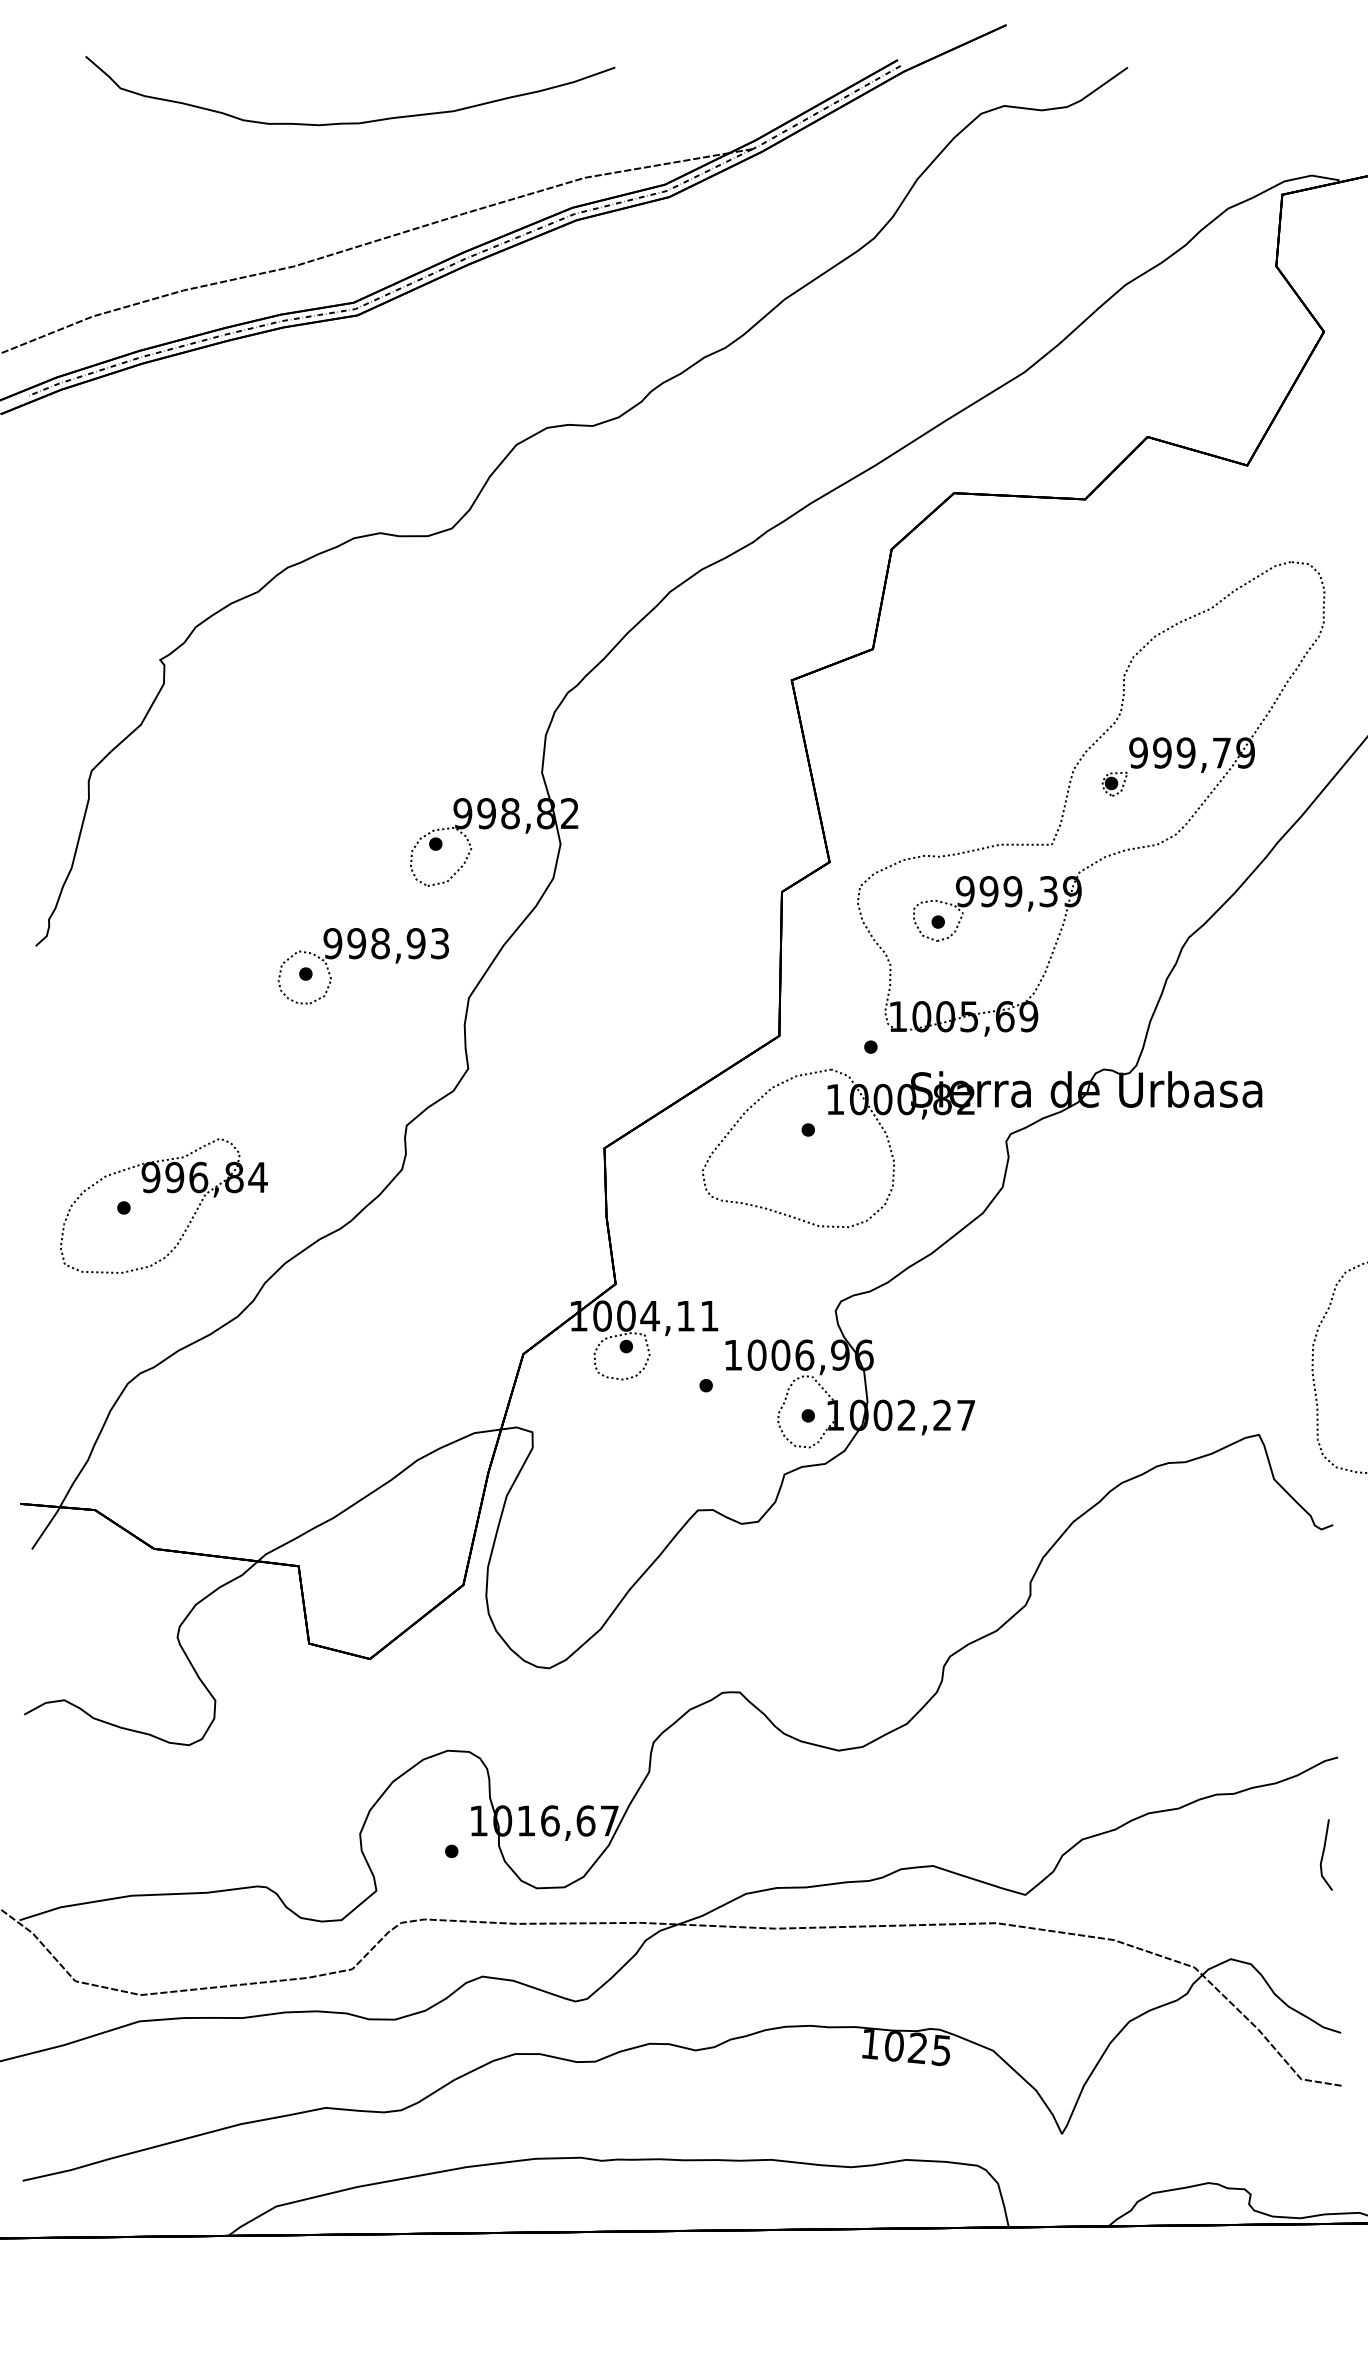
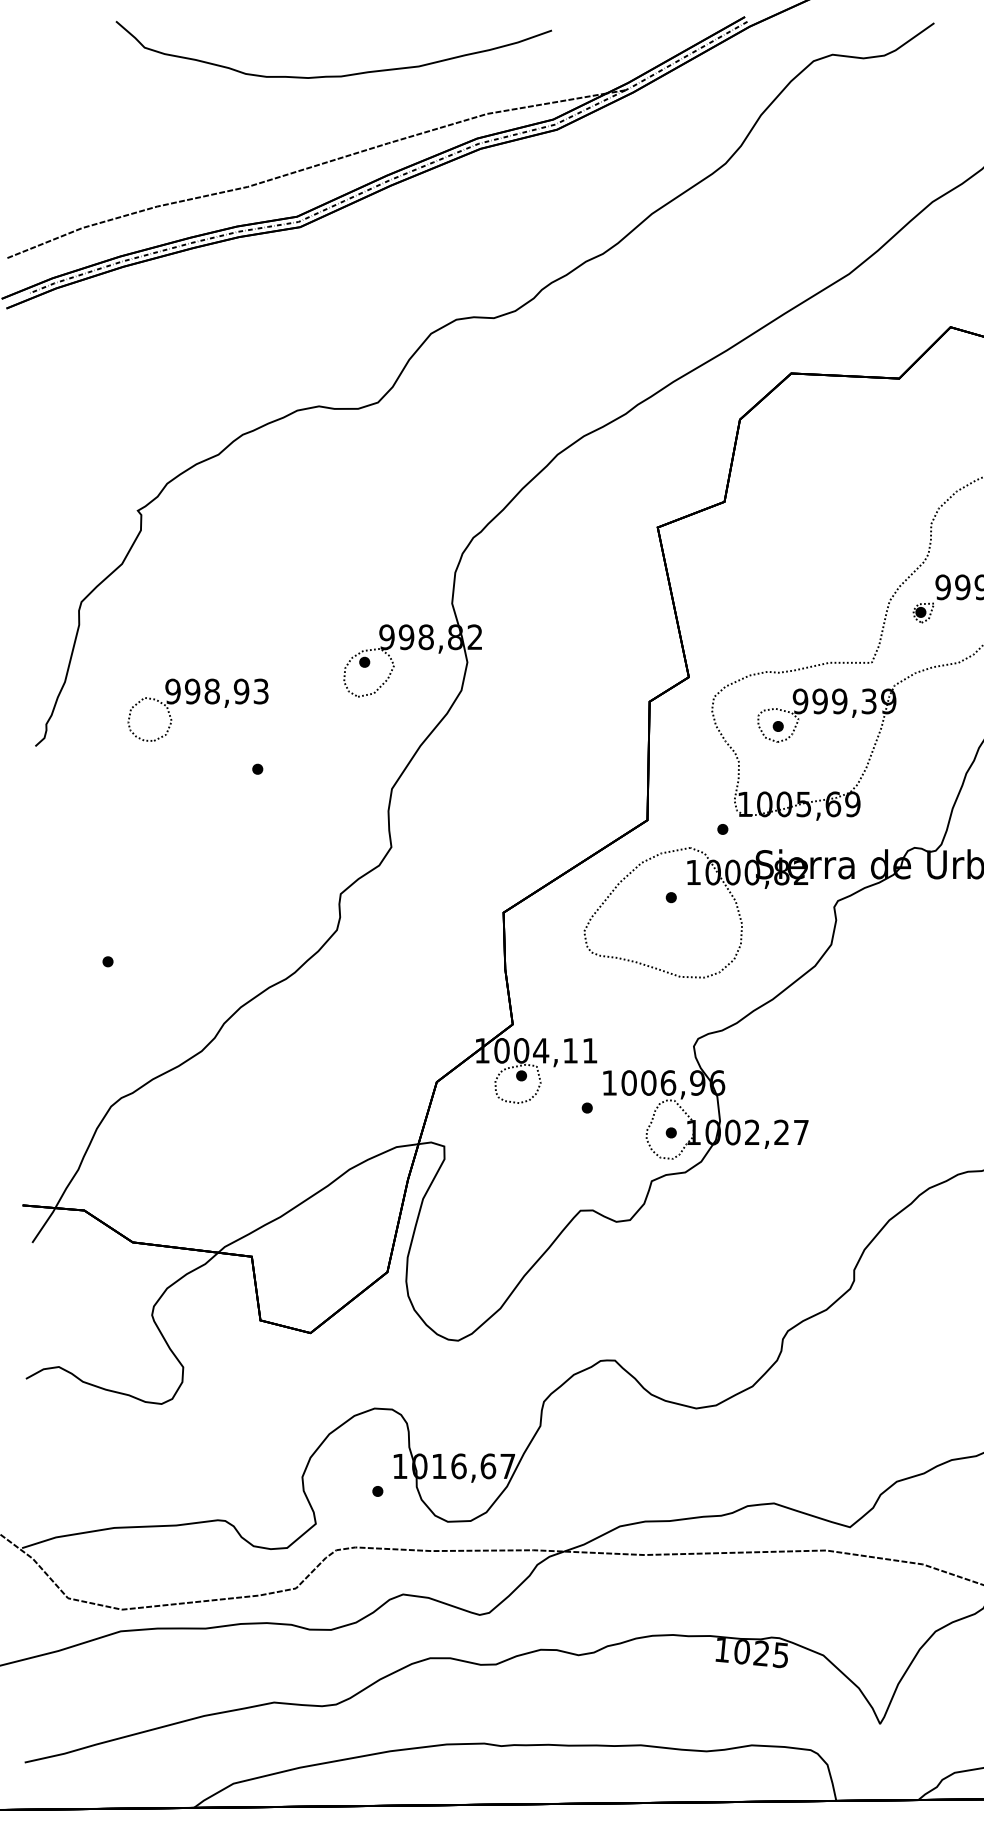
curve: (350, 122) -> (334, 75), moved
part: (359, 958) -> (194, 703), moved
part: (167, 1192) -> (143, 949), removed

